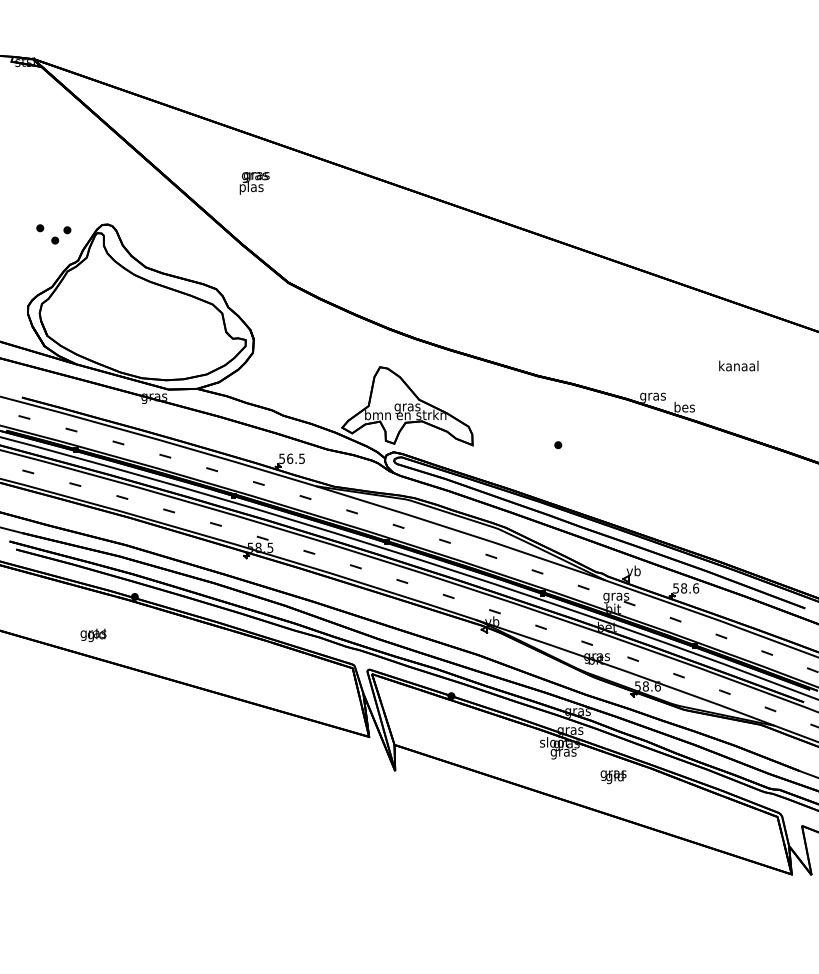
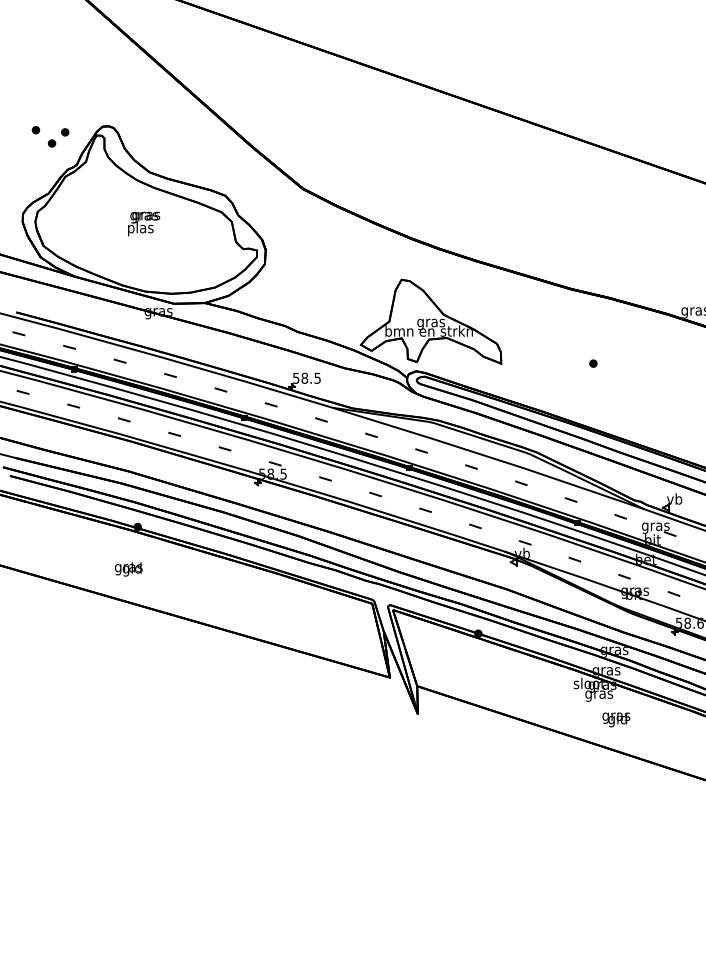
text: (254, 183) -> (143, 224), moved
text: (290, 458) -> (305, 377), 56.5 -> 58.5
text: (93, 635) -> (128, 569), moved
text: (613, 777) -> (616, 720), moved

